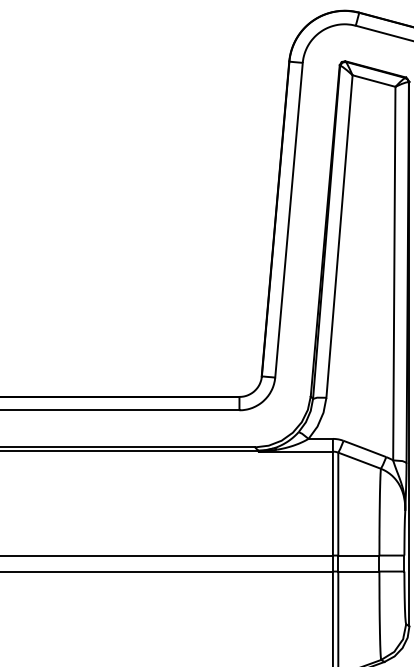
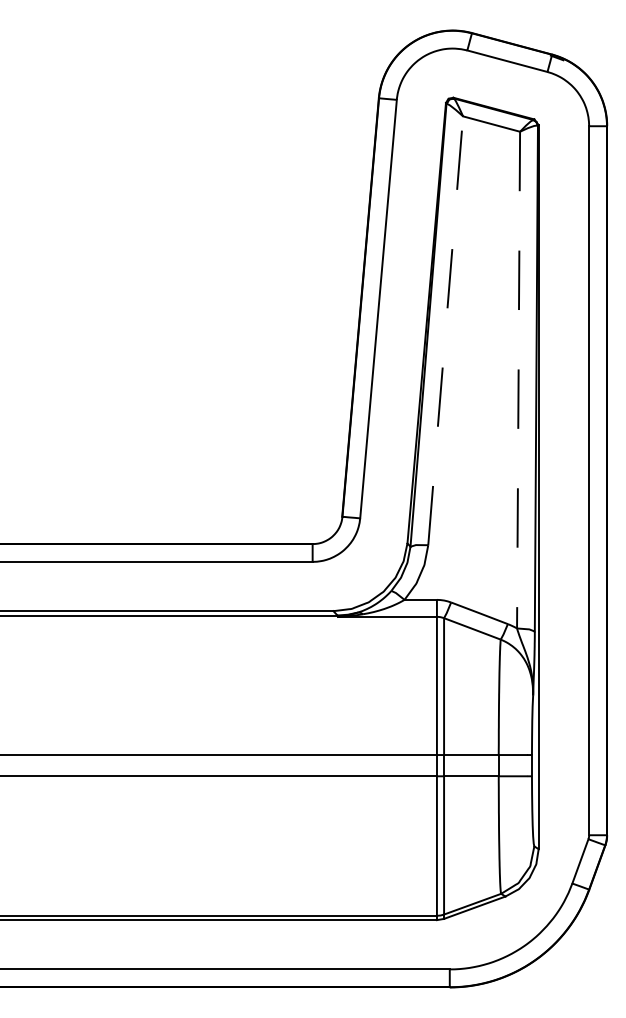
line: (339, 236) -> (445, 330), solid -> dashed
line: (394, 273) -> (518, 380), solid -> dashed

